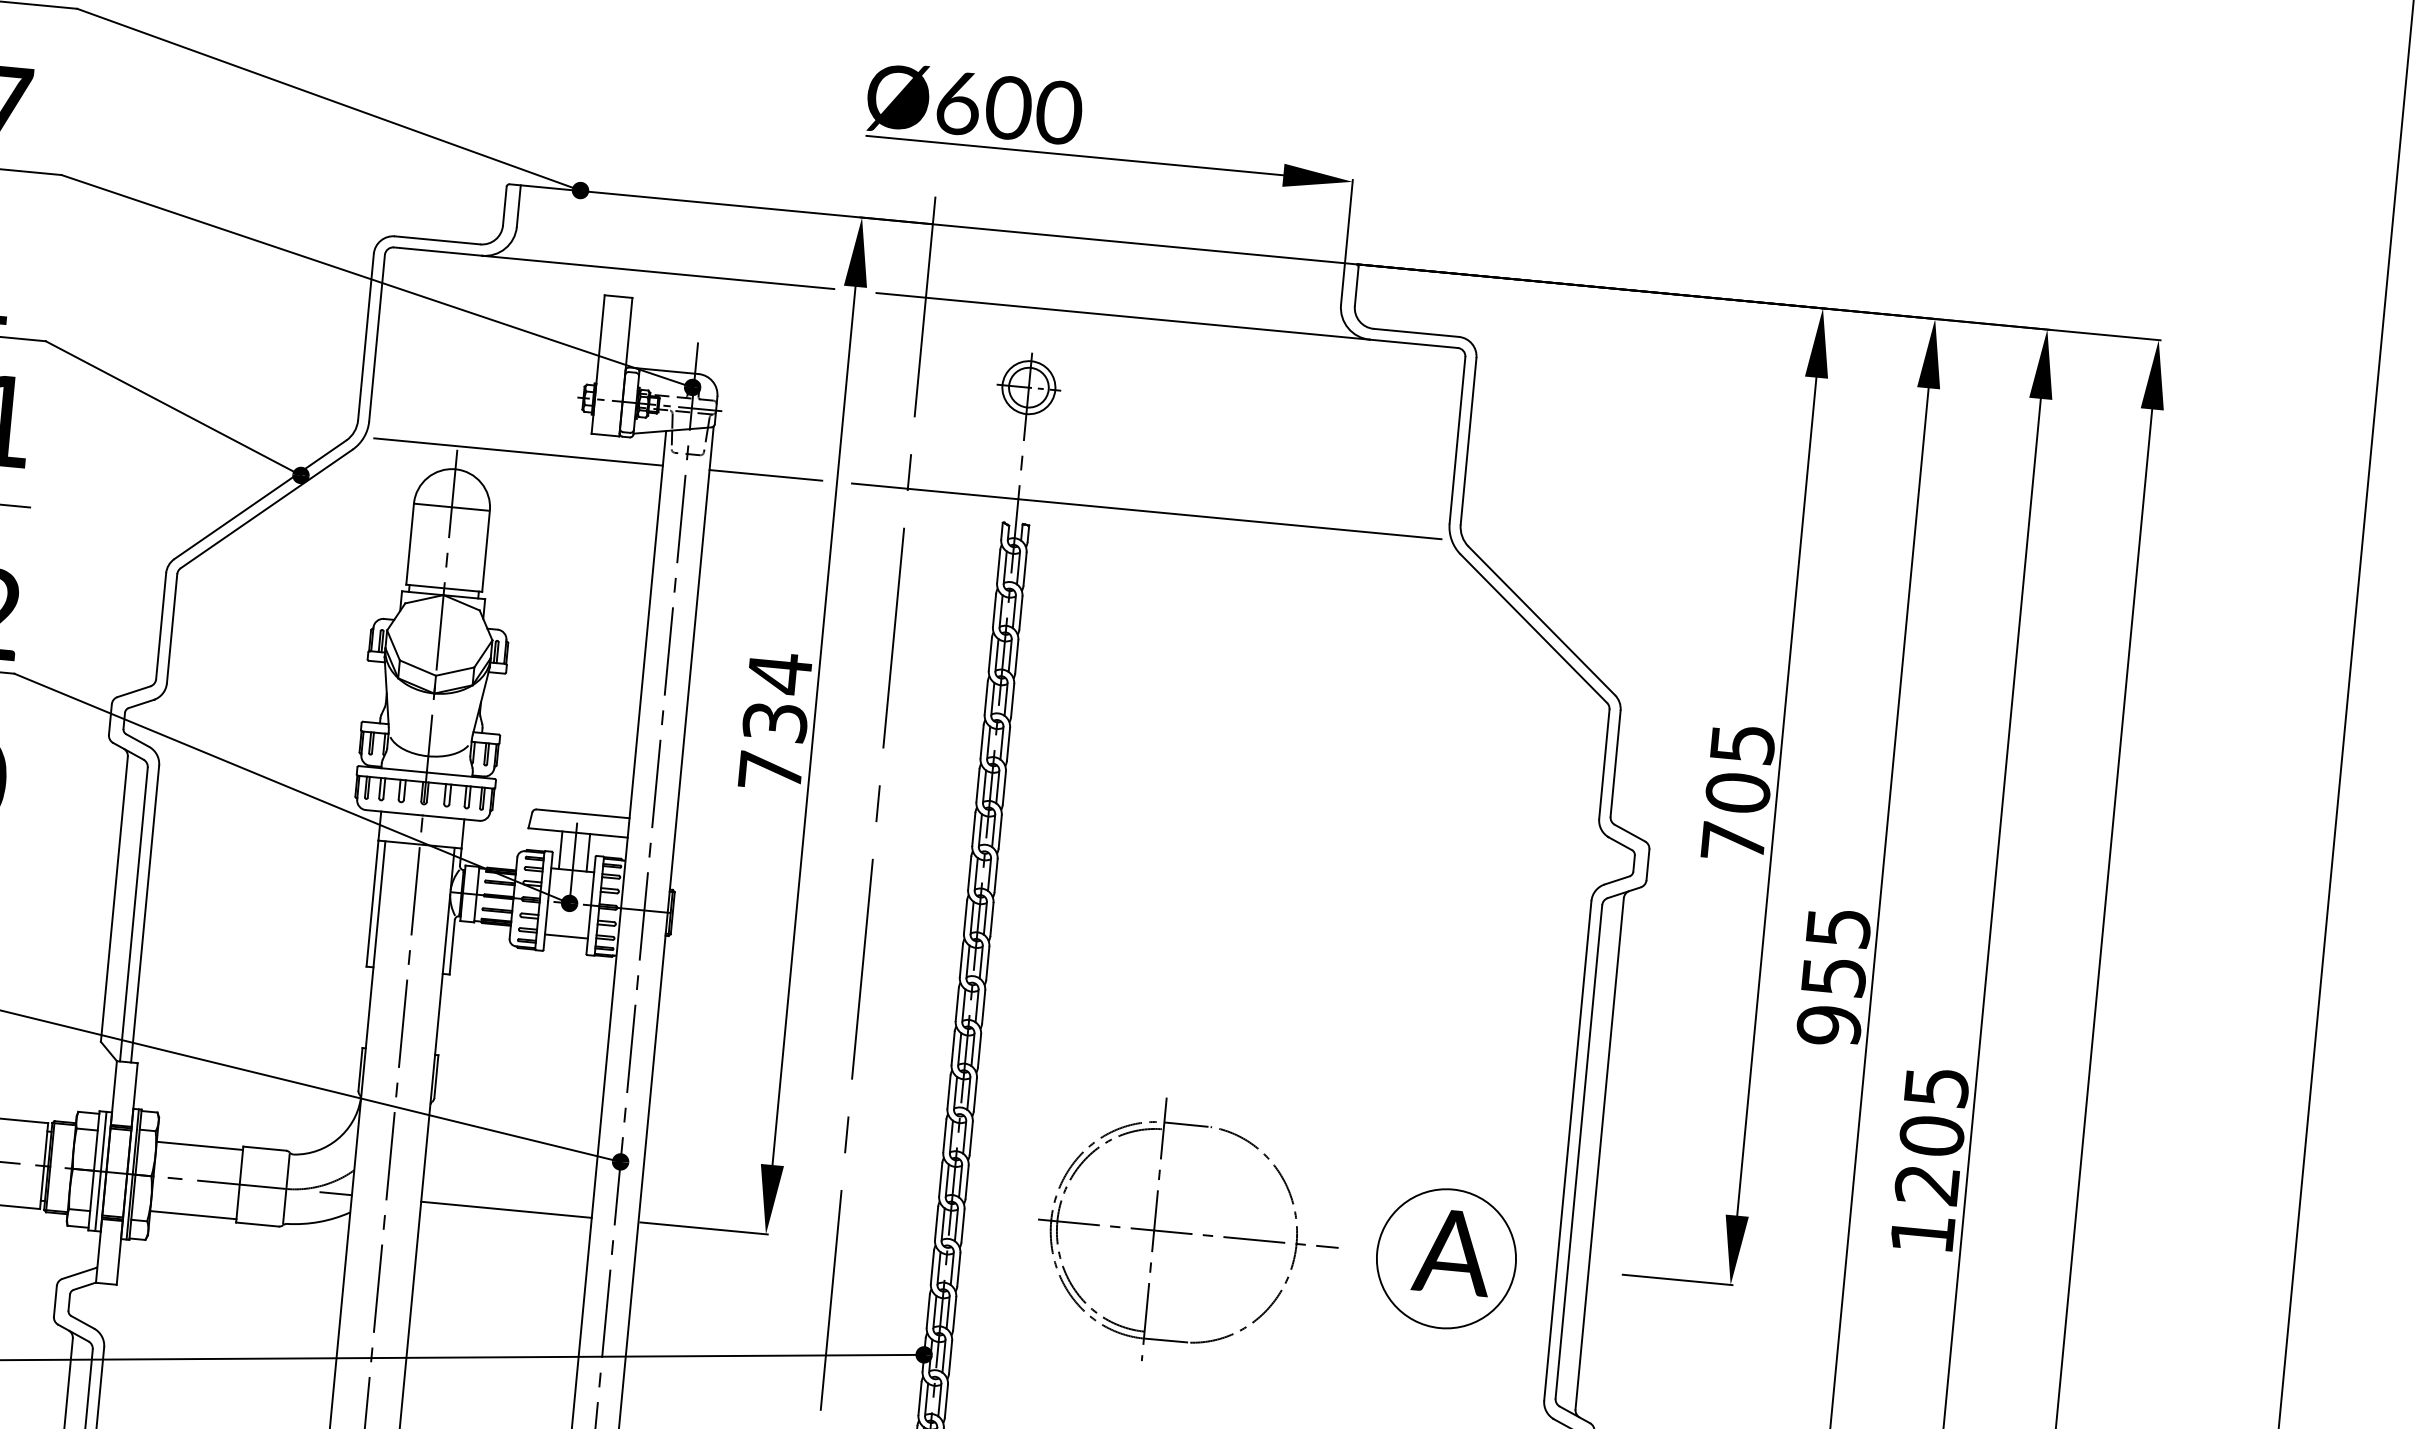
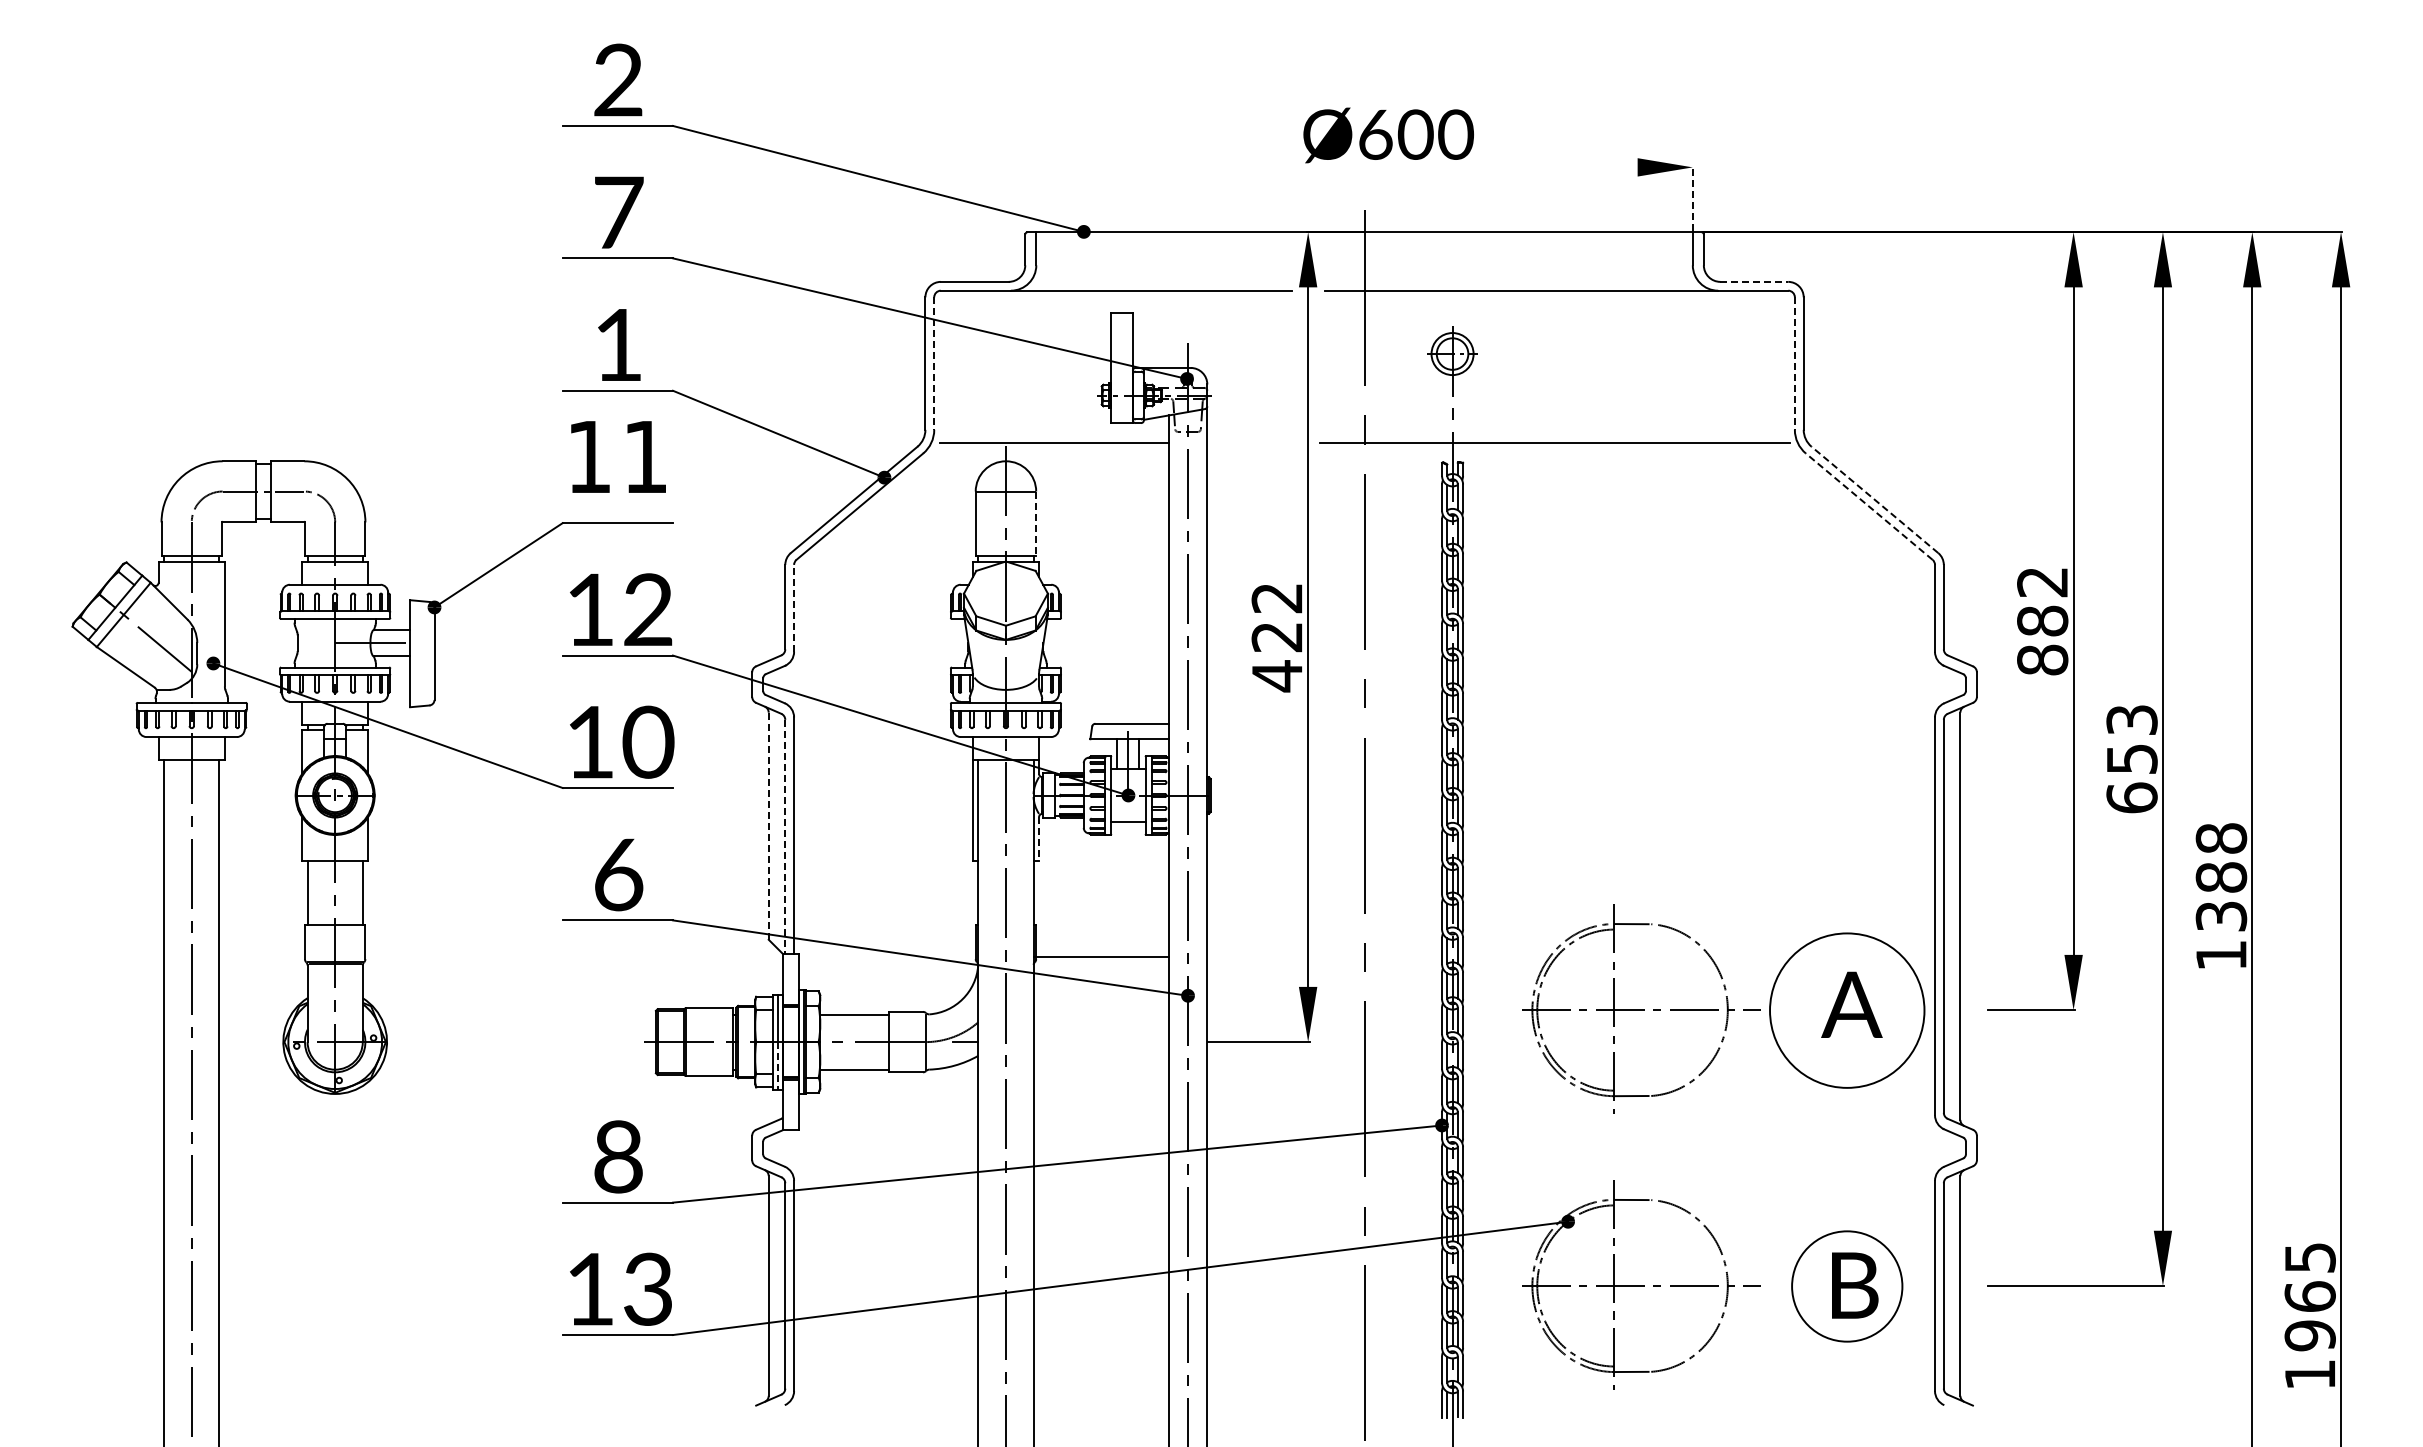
line: (1074, 155) -> (1471, 167), removed
line: (1348, 219) -> (1692, 197), solid -> dashed
line: (1416, 332) -> (1754, 281), solid -> dashed
line: (377, 339) -> (934, 364), solid -> dashed
line: (1456, 441) -> (1794, 364), solid -> dashed
line: (765, 474) -> (1251, 442), removed
line: (486, 552) -> (1036, 524), solid -> dashed
line: (1541, 620) -> (1874, 499), solid -> dashed
line: (172, 627) -> (794, 607), solid -> dashed
line: (1534, 628) -> (1869, 506), solid -> dashed
text: (774, 722) -> (1276, 637), 734 -> 422
text: (1737, 793) -> (2042, 621), 705 -> 882
line: (114, 899) -> (768, 826), solid -> dashed
line: (134, 914) -> (785, 836), solid -> dashed
line: (452, 946) -> (1039, 838), solid -> dashed
text: (1833, 977) -> (2131, 759), 955 -> 653
text: (1932, 1136) -> (2221, 877), 1205 -> 1388
line: (98, 1200) -> (778, 1065), solid -> dashed
line: (506, 1210) -> (1101, 957), moved
circle: (1446, 1258) -> (1847, 1010), size x1.4

